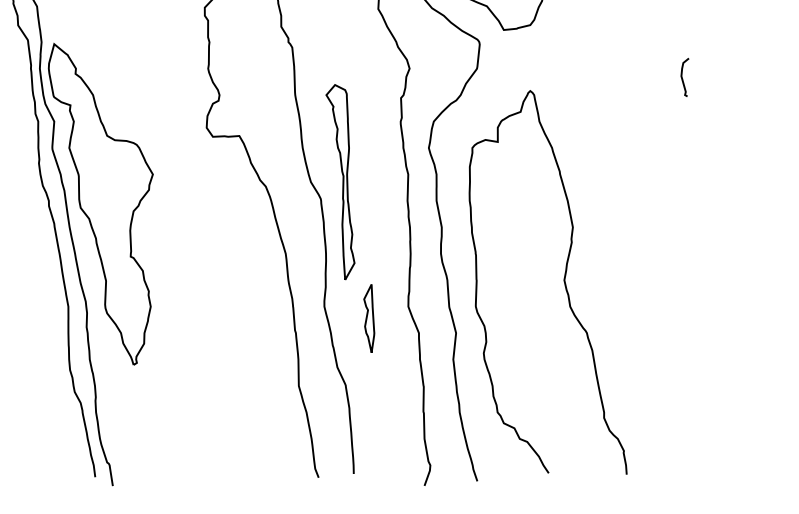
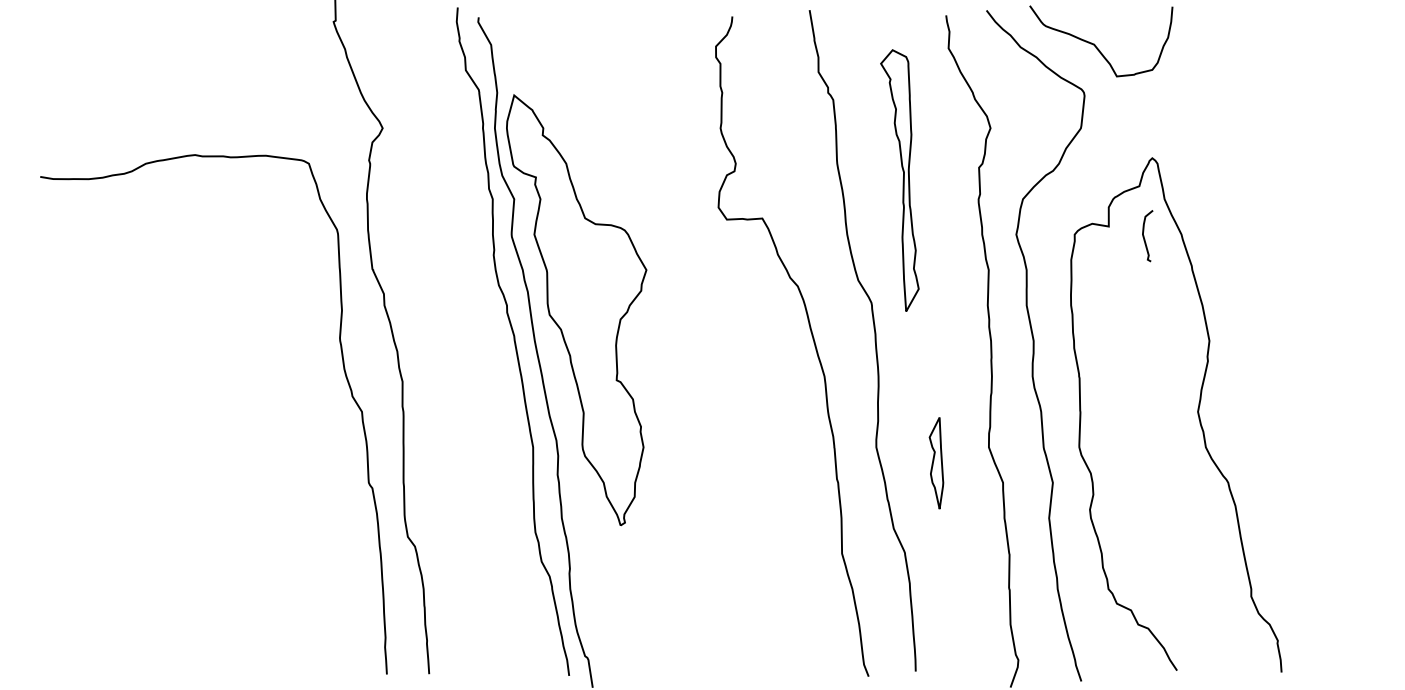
curve: (682, 77) -> (1144, 236), moved
part: (340, 182) -> (899, 180), moved

